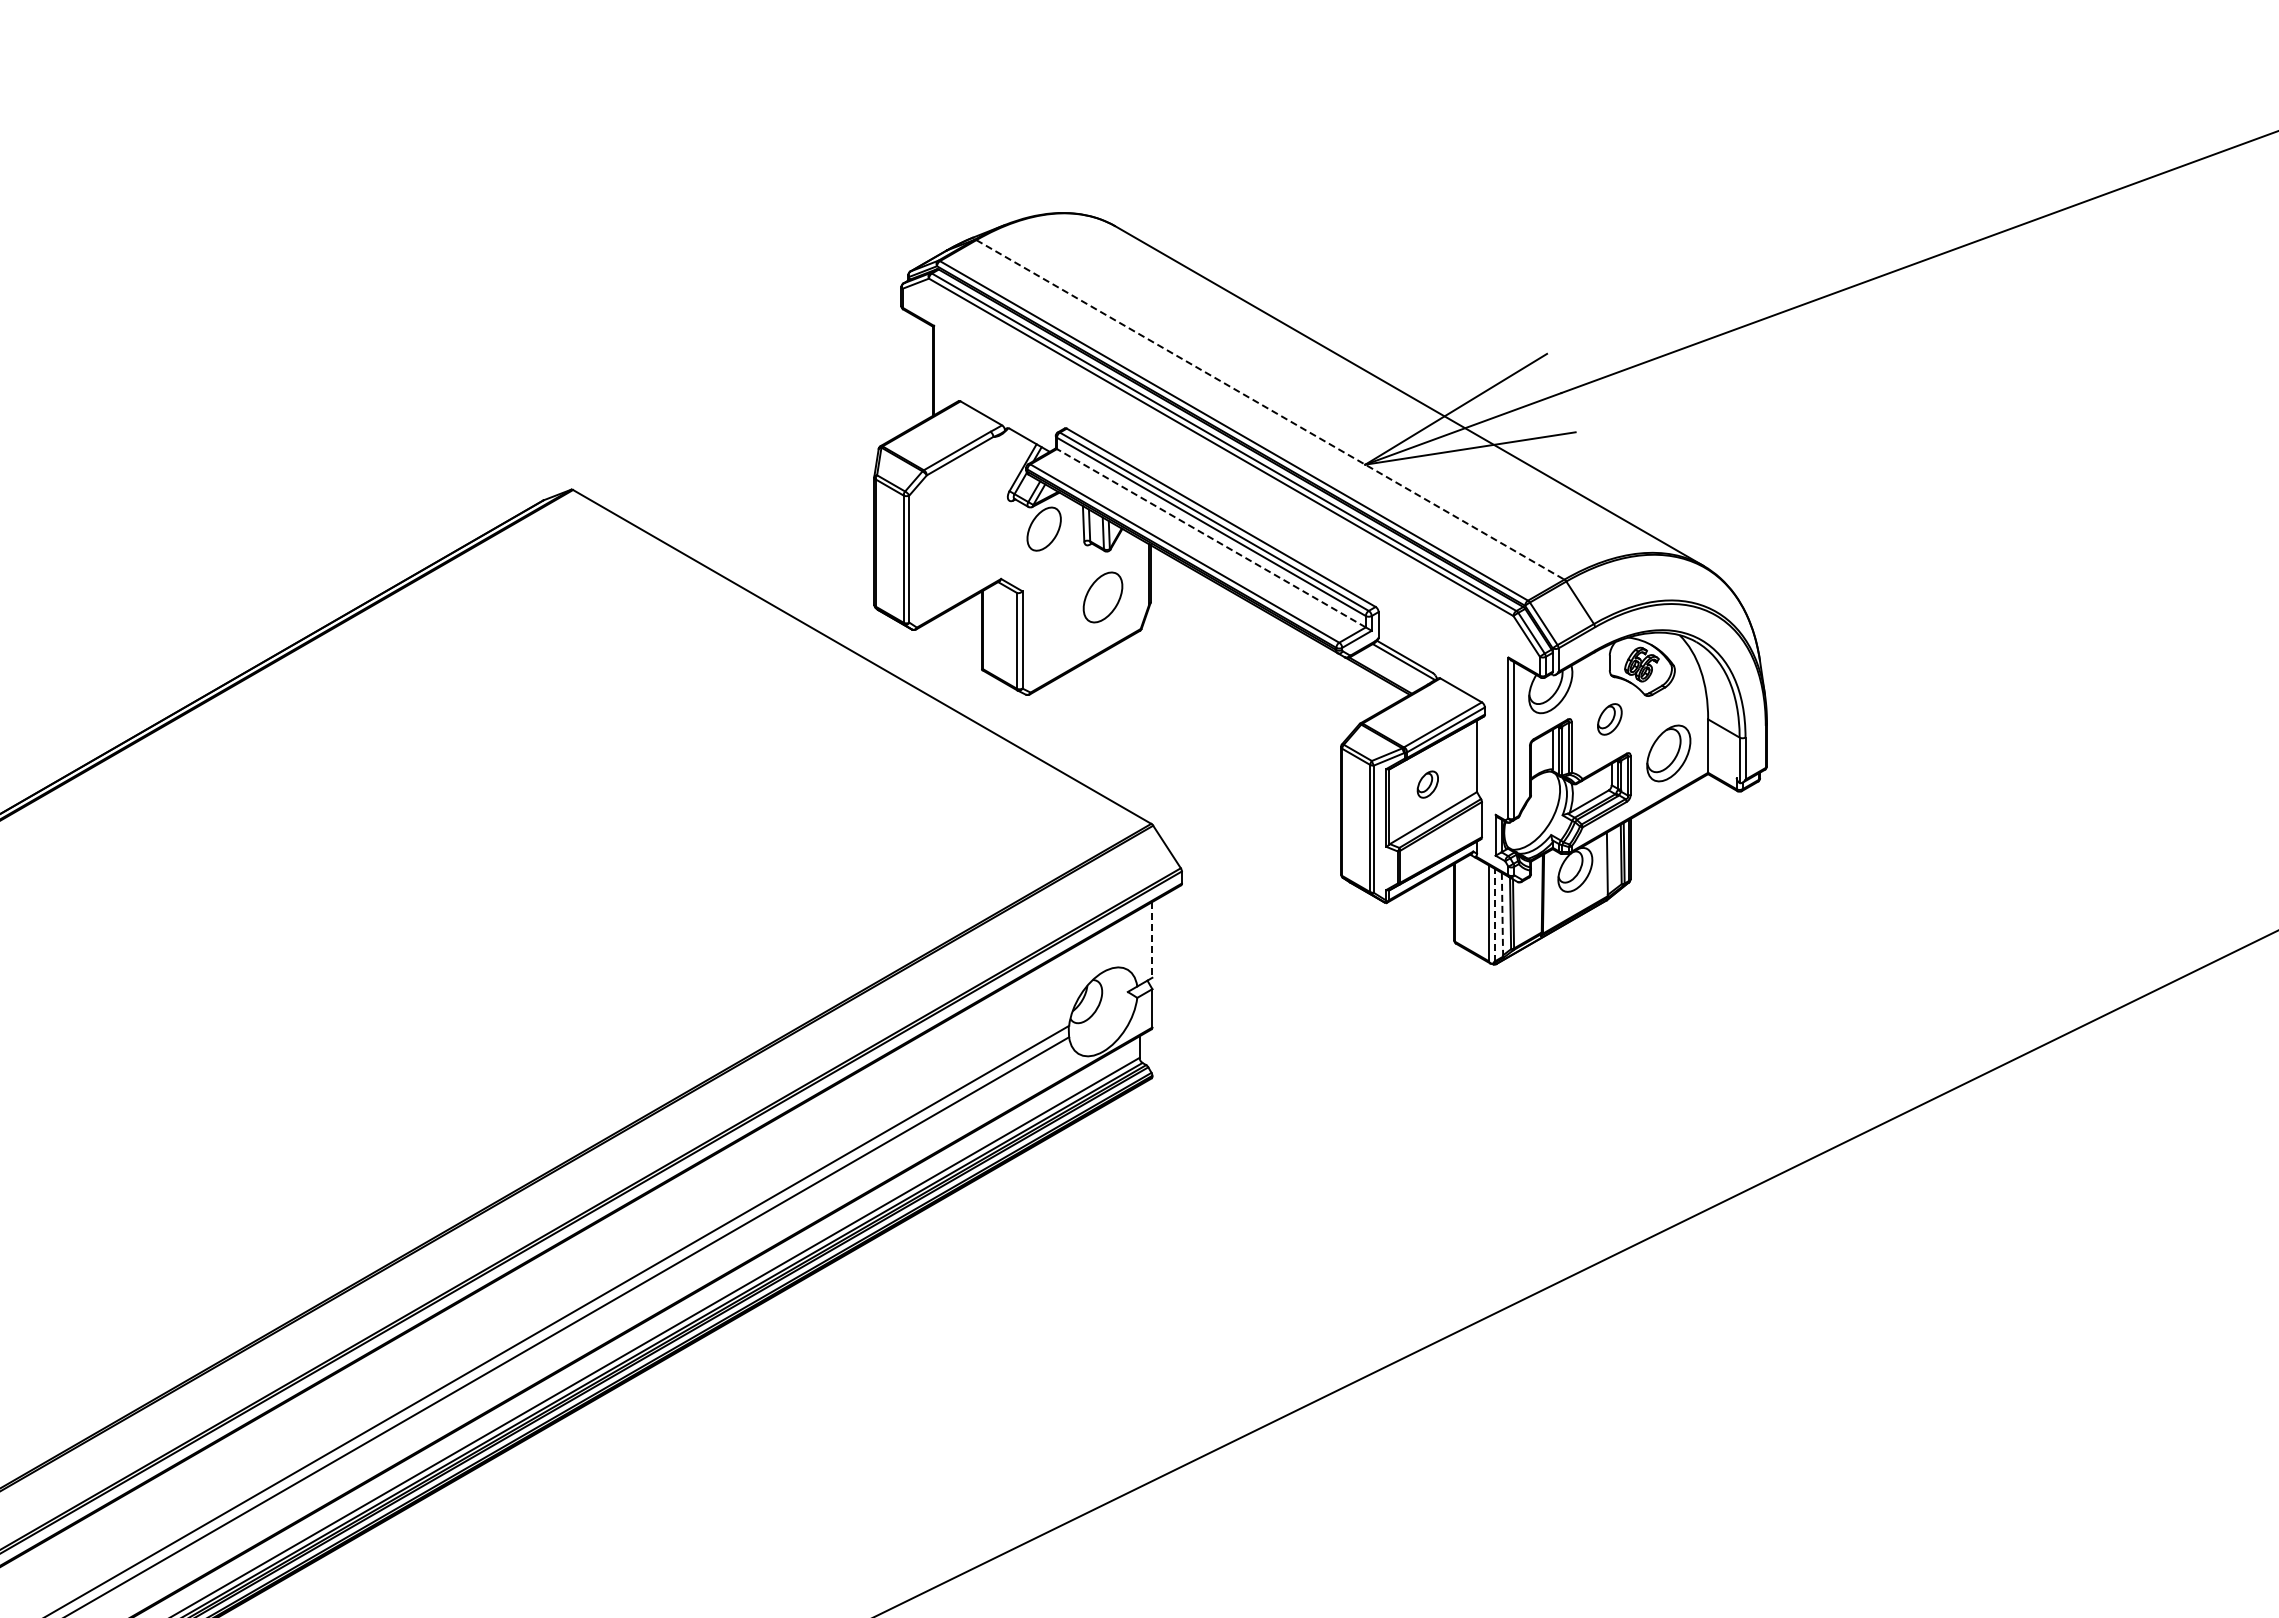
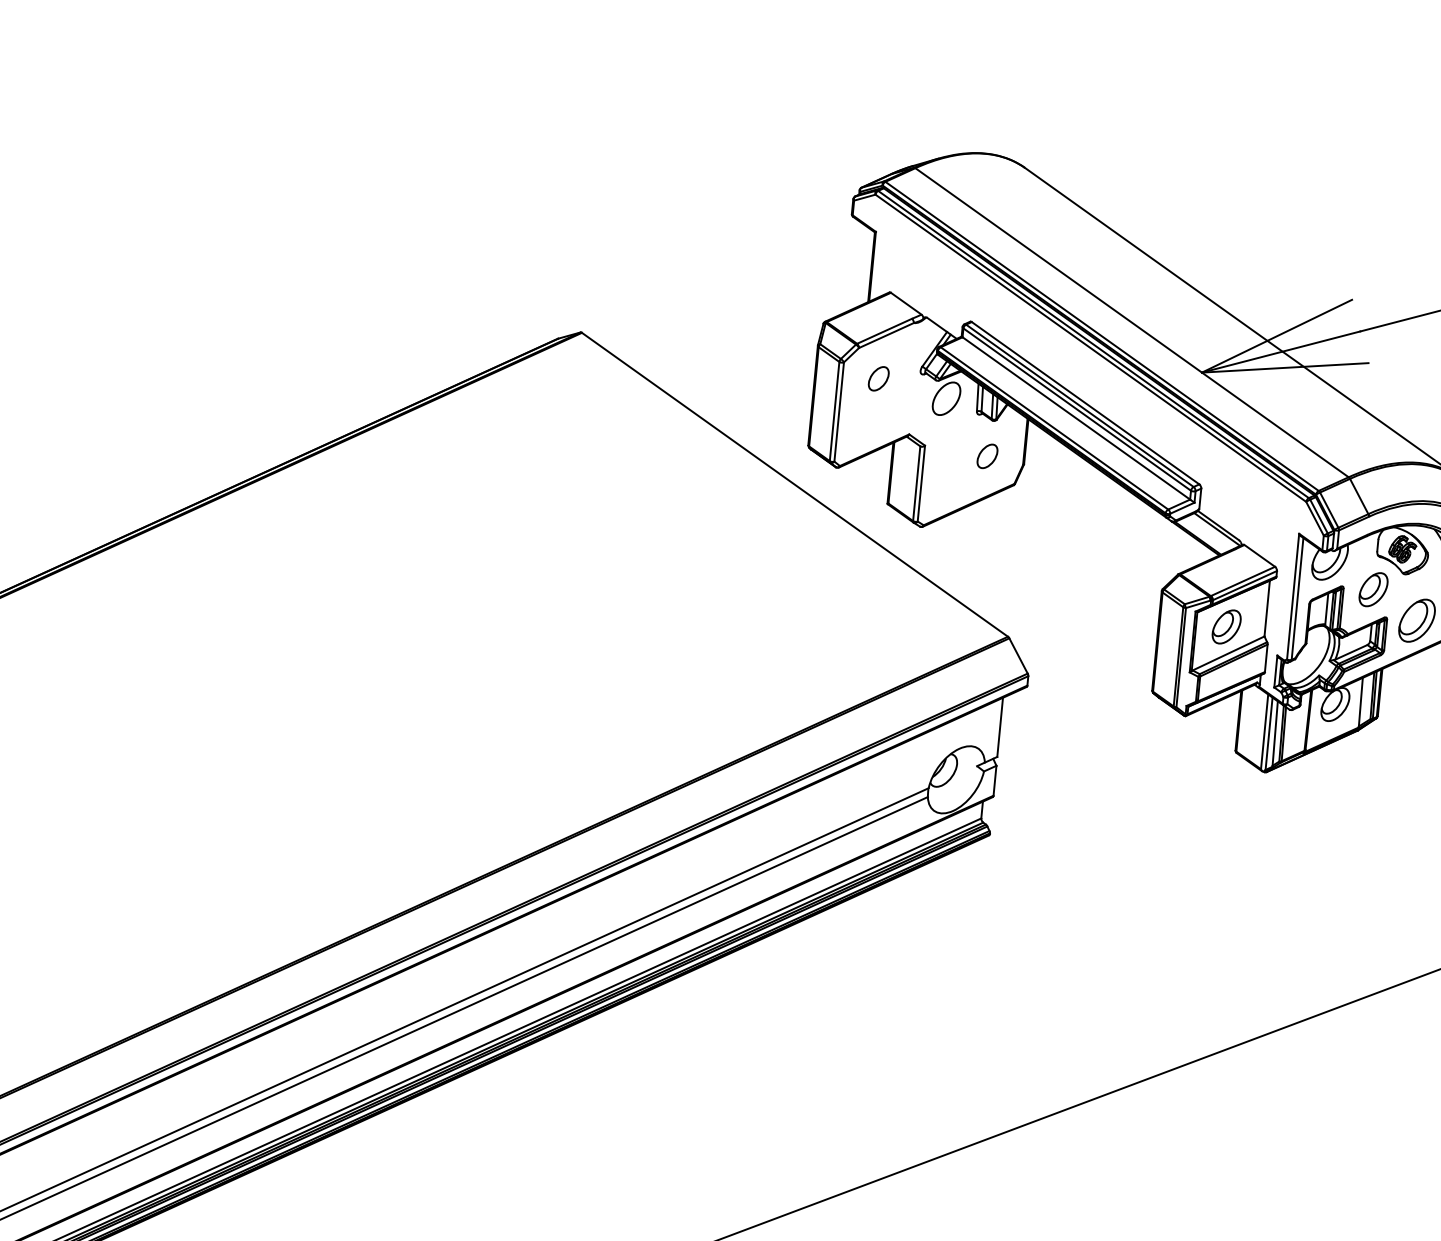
line: (1270, 409) -> (1132, 322), dashed -> solid
part: (955, 511) -> (878, 378), added
line: (1210, 538) -> (1075, 418), dashed -> solid
part: (1103, 596) -> (987, 455), size x0.62
part: (1609, 719) -> (1373, 589), size x1.43
part: (1427, 784) -> (1226, 626), size x1.67
line: (1494, 914) -> (1268, 733), dashed -> solid
line: (1502, 914) -> (1275, 733), dashed -> solid
line: (1152, 939) -> (1000, 727), dashed -> solid

